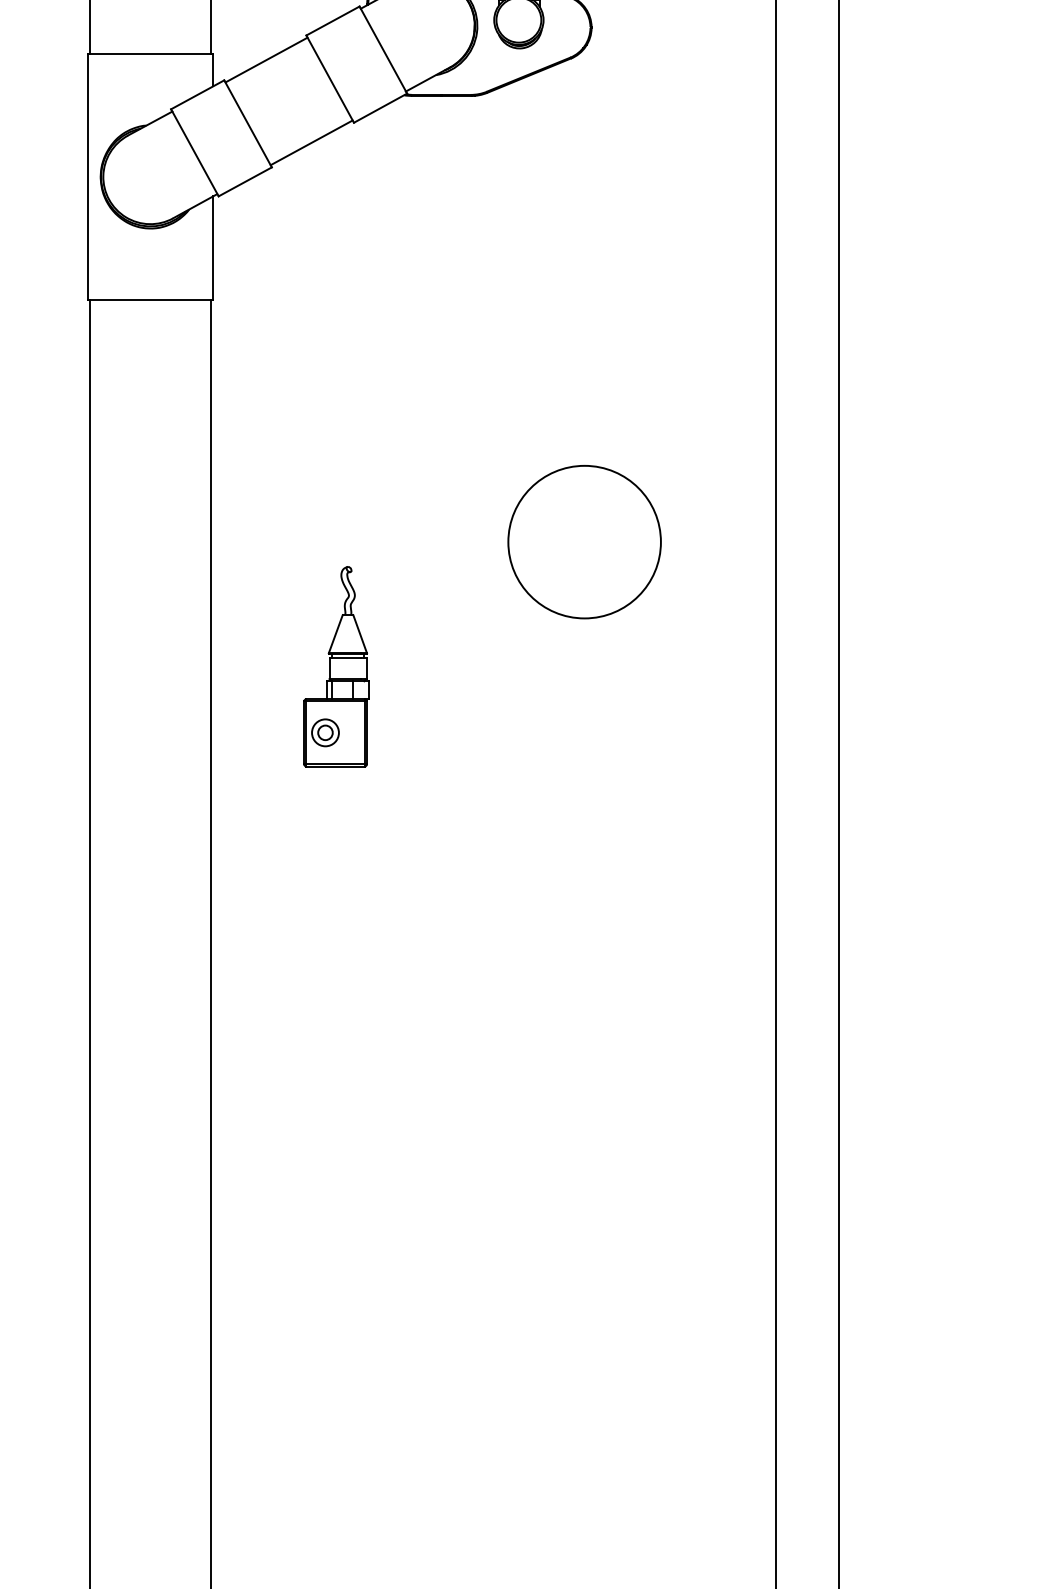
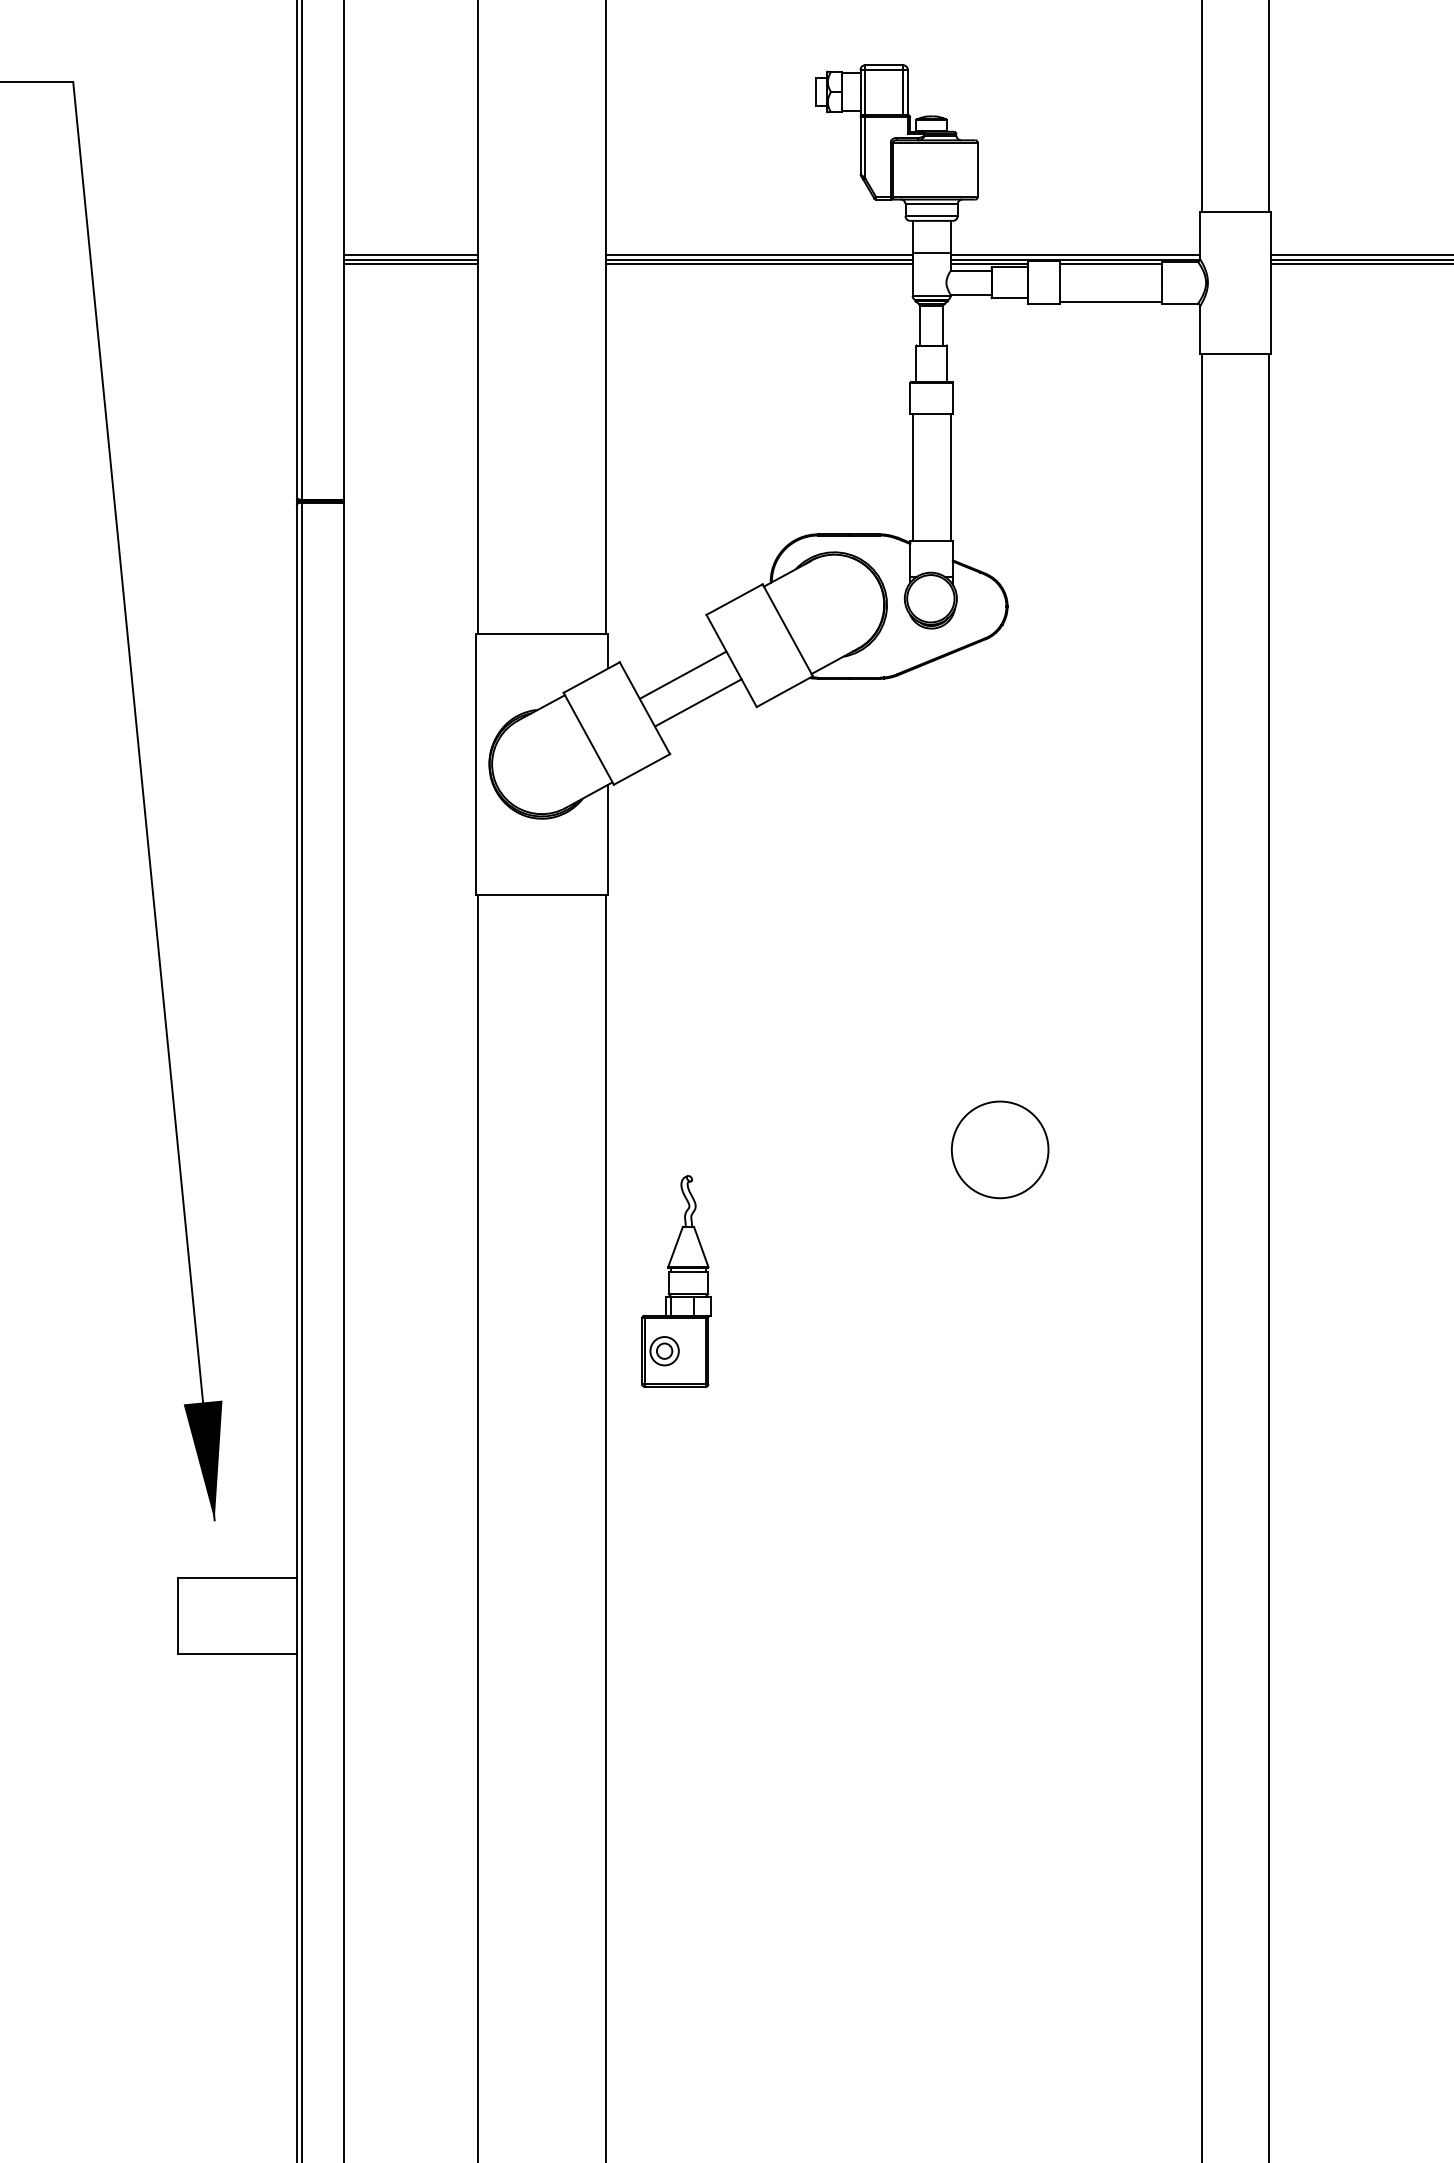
line: (266, 59) -> (698, 702), moved
line: (311, 142) -> (682, 674), moved
circle: (583, 541) -> (999, 1149), size x0.6
part: (336, 666) -> (676, 1281), moved

